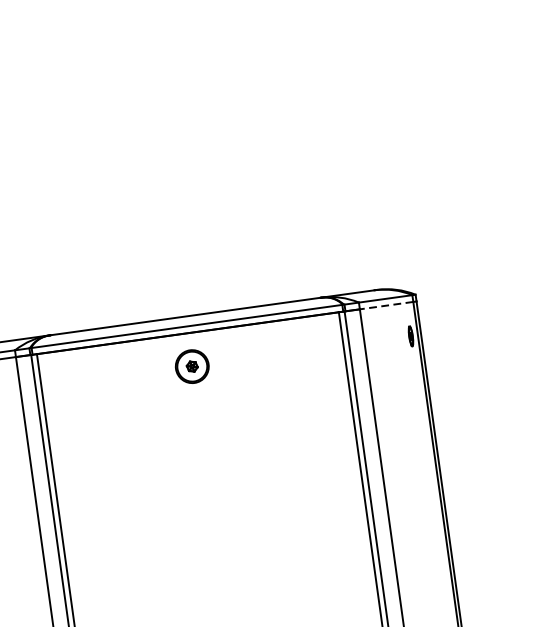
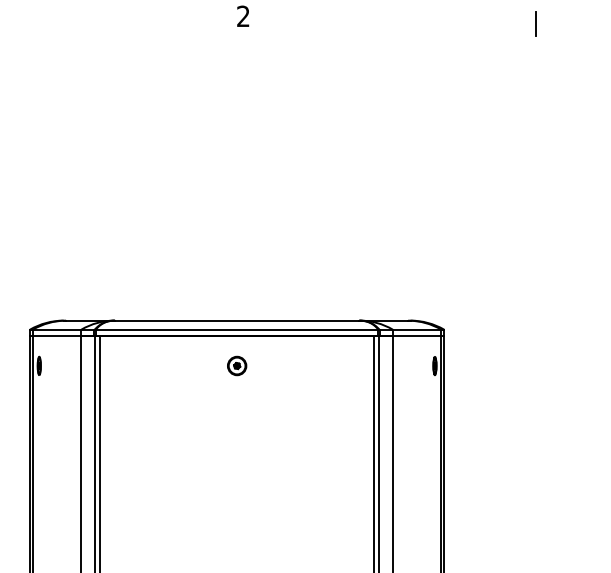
line: (385, 305) -> (416, 335), dashed -> solid
part: (192, 365) -> (237, 365), size x0.62

